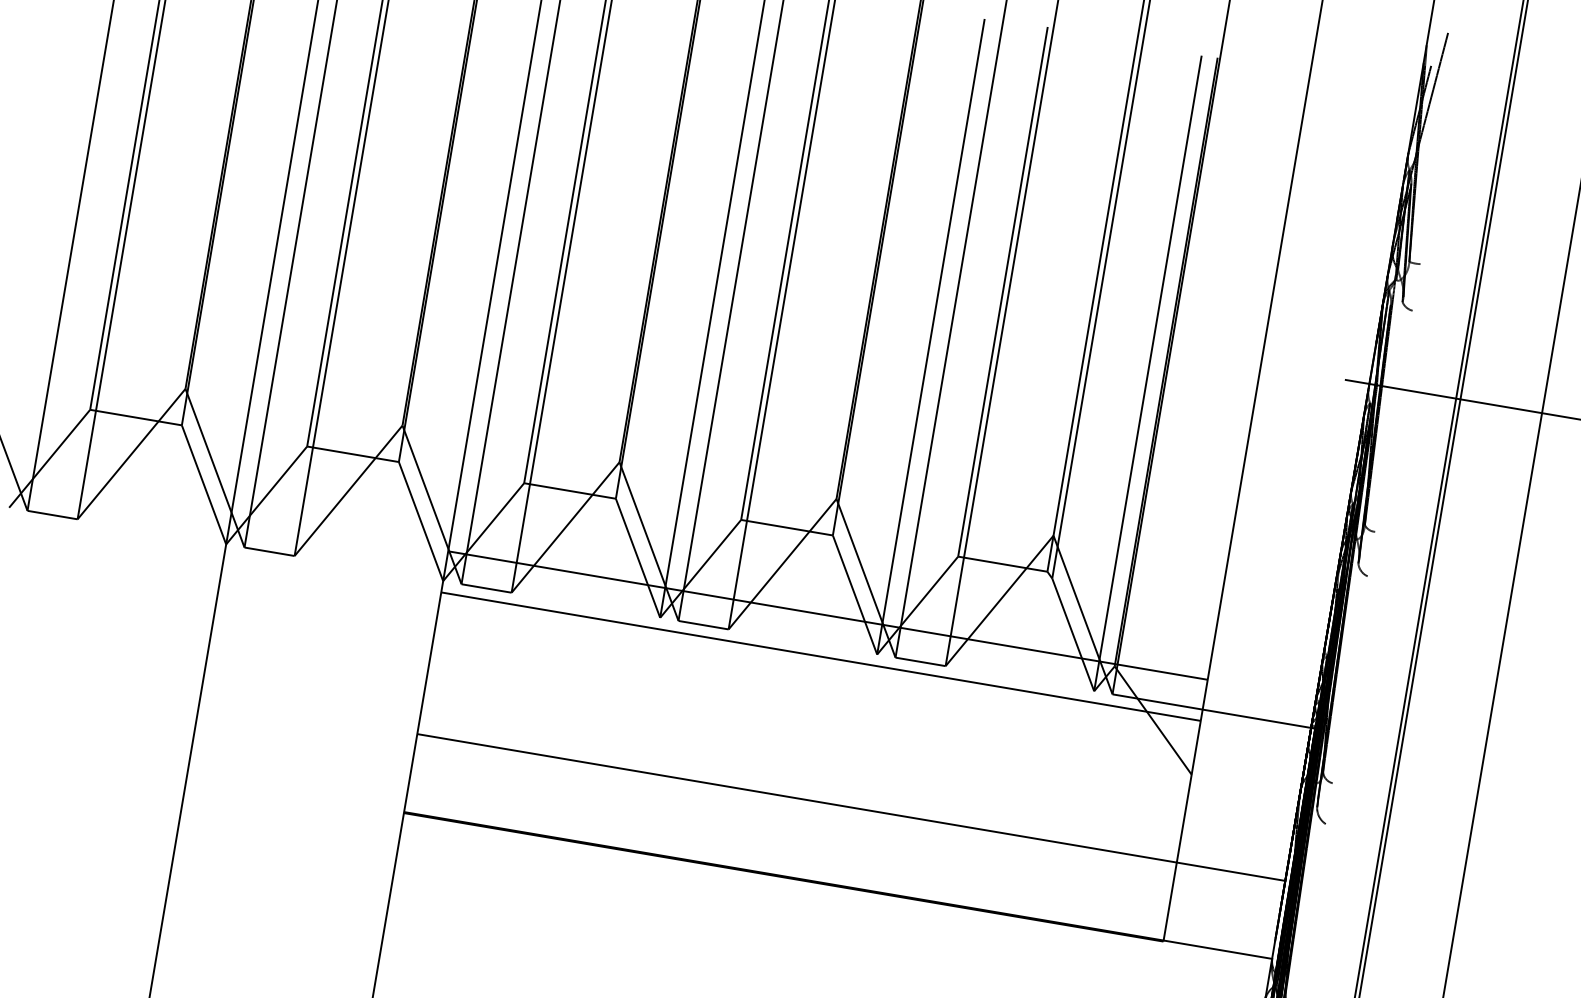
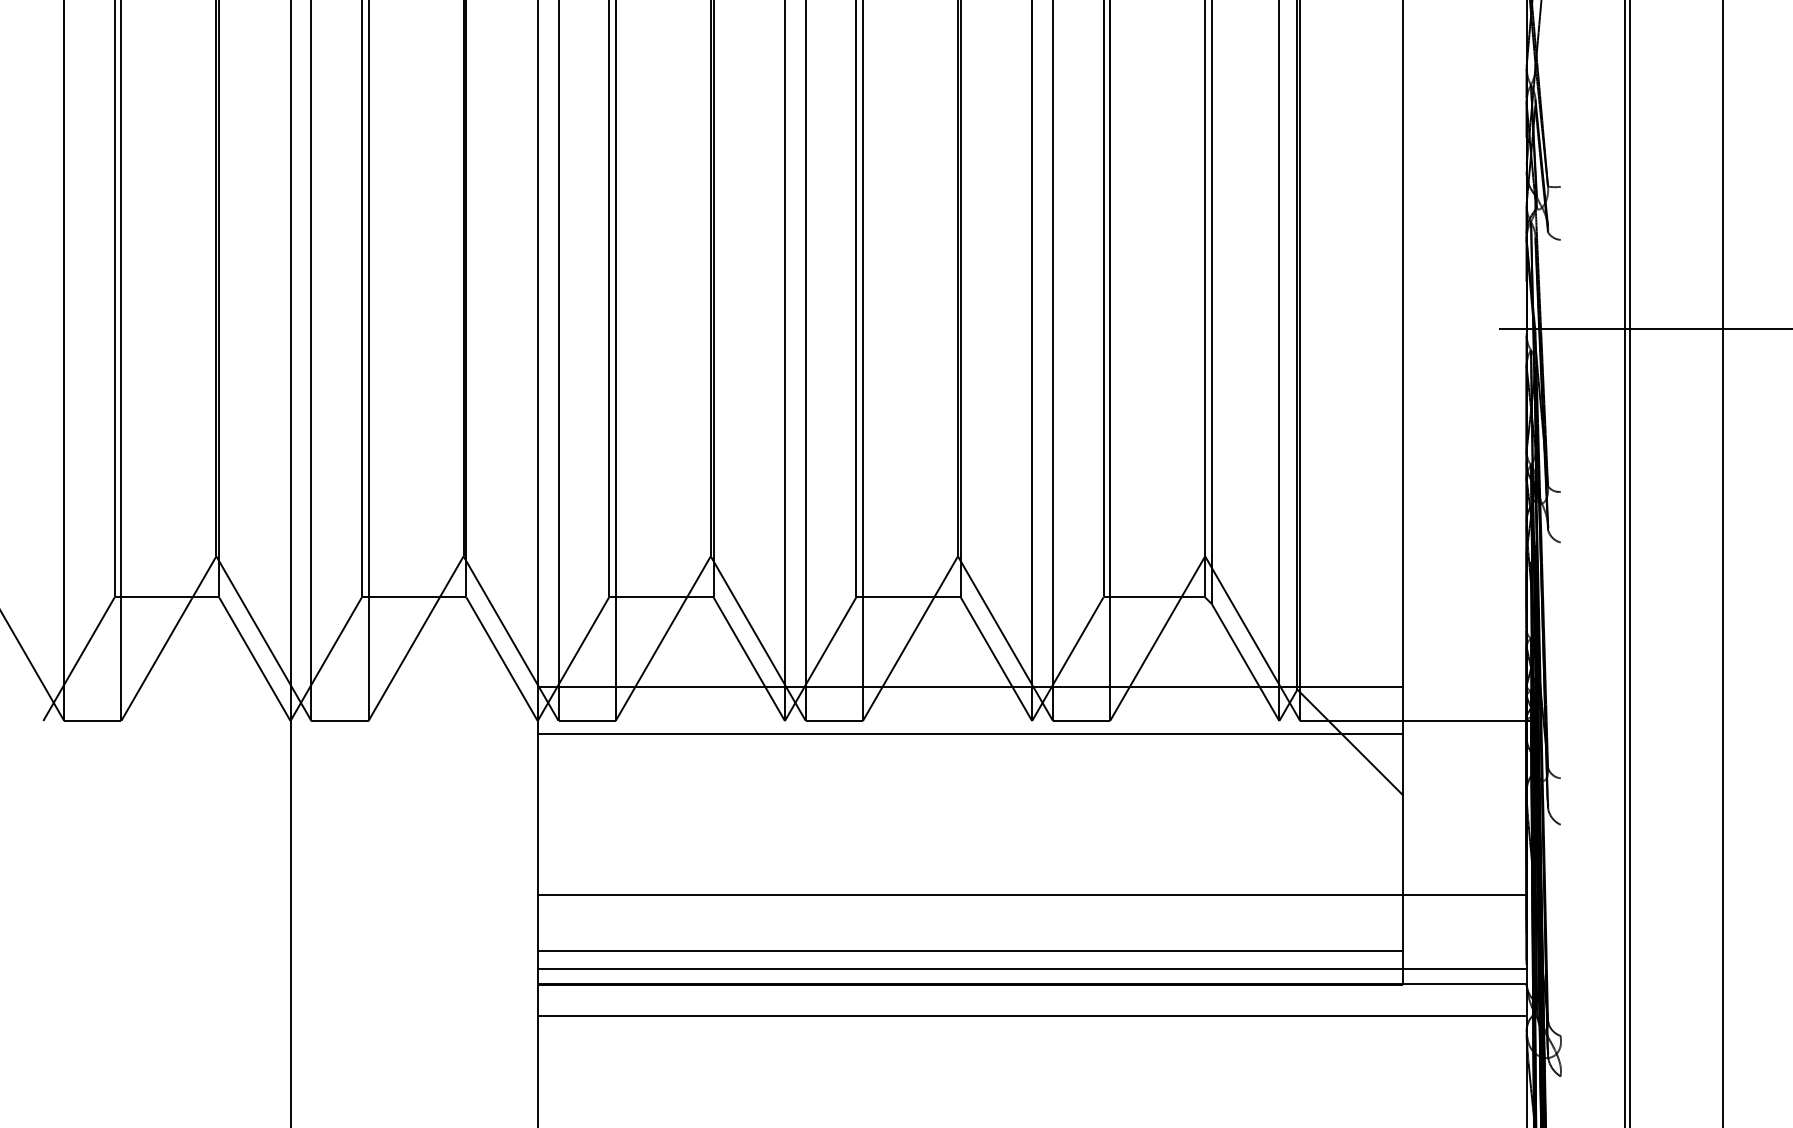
line: (788, 846) -> (969, 950), added
line: (839, 871) -> (1031, 968), added
line: (832, 913) -> (1031, 1016), added

